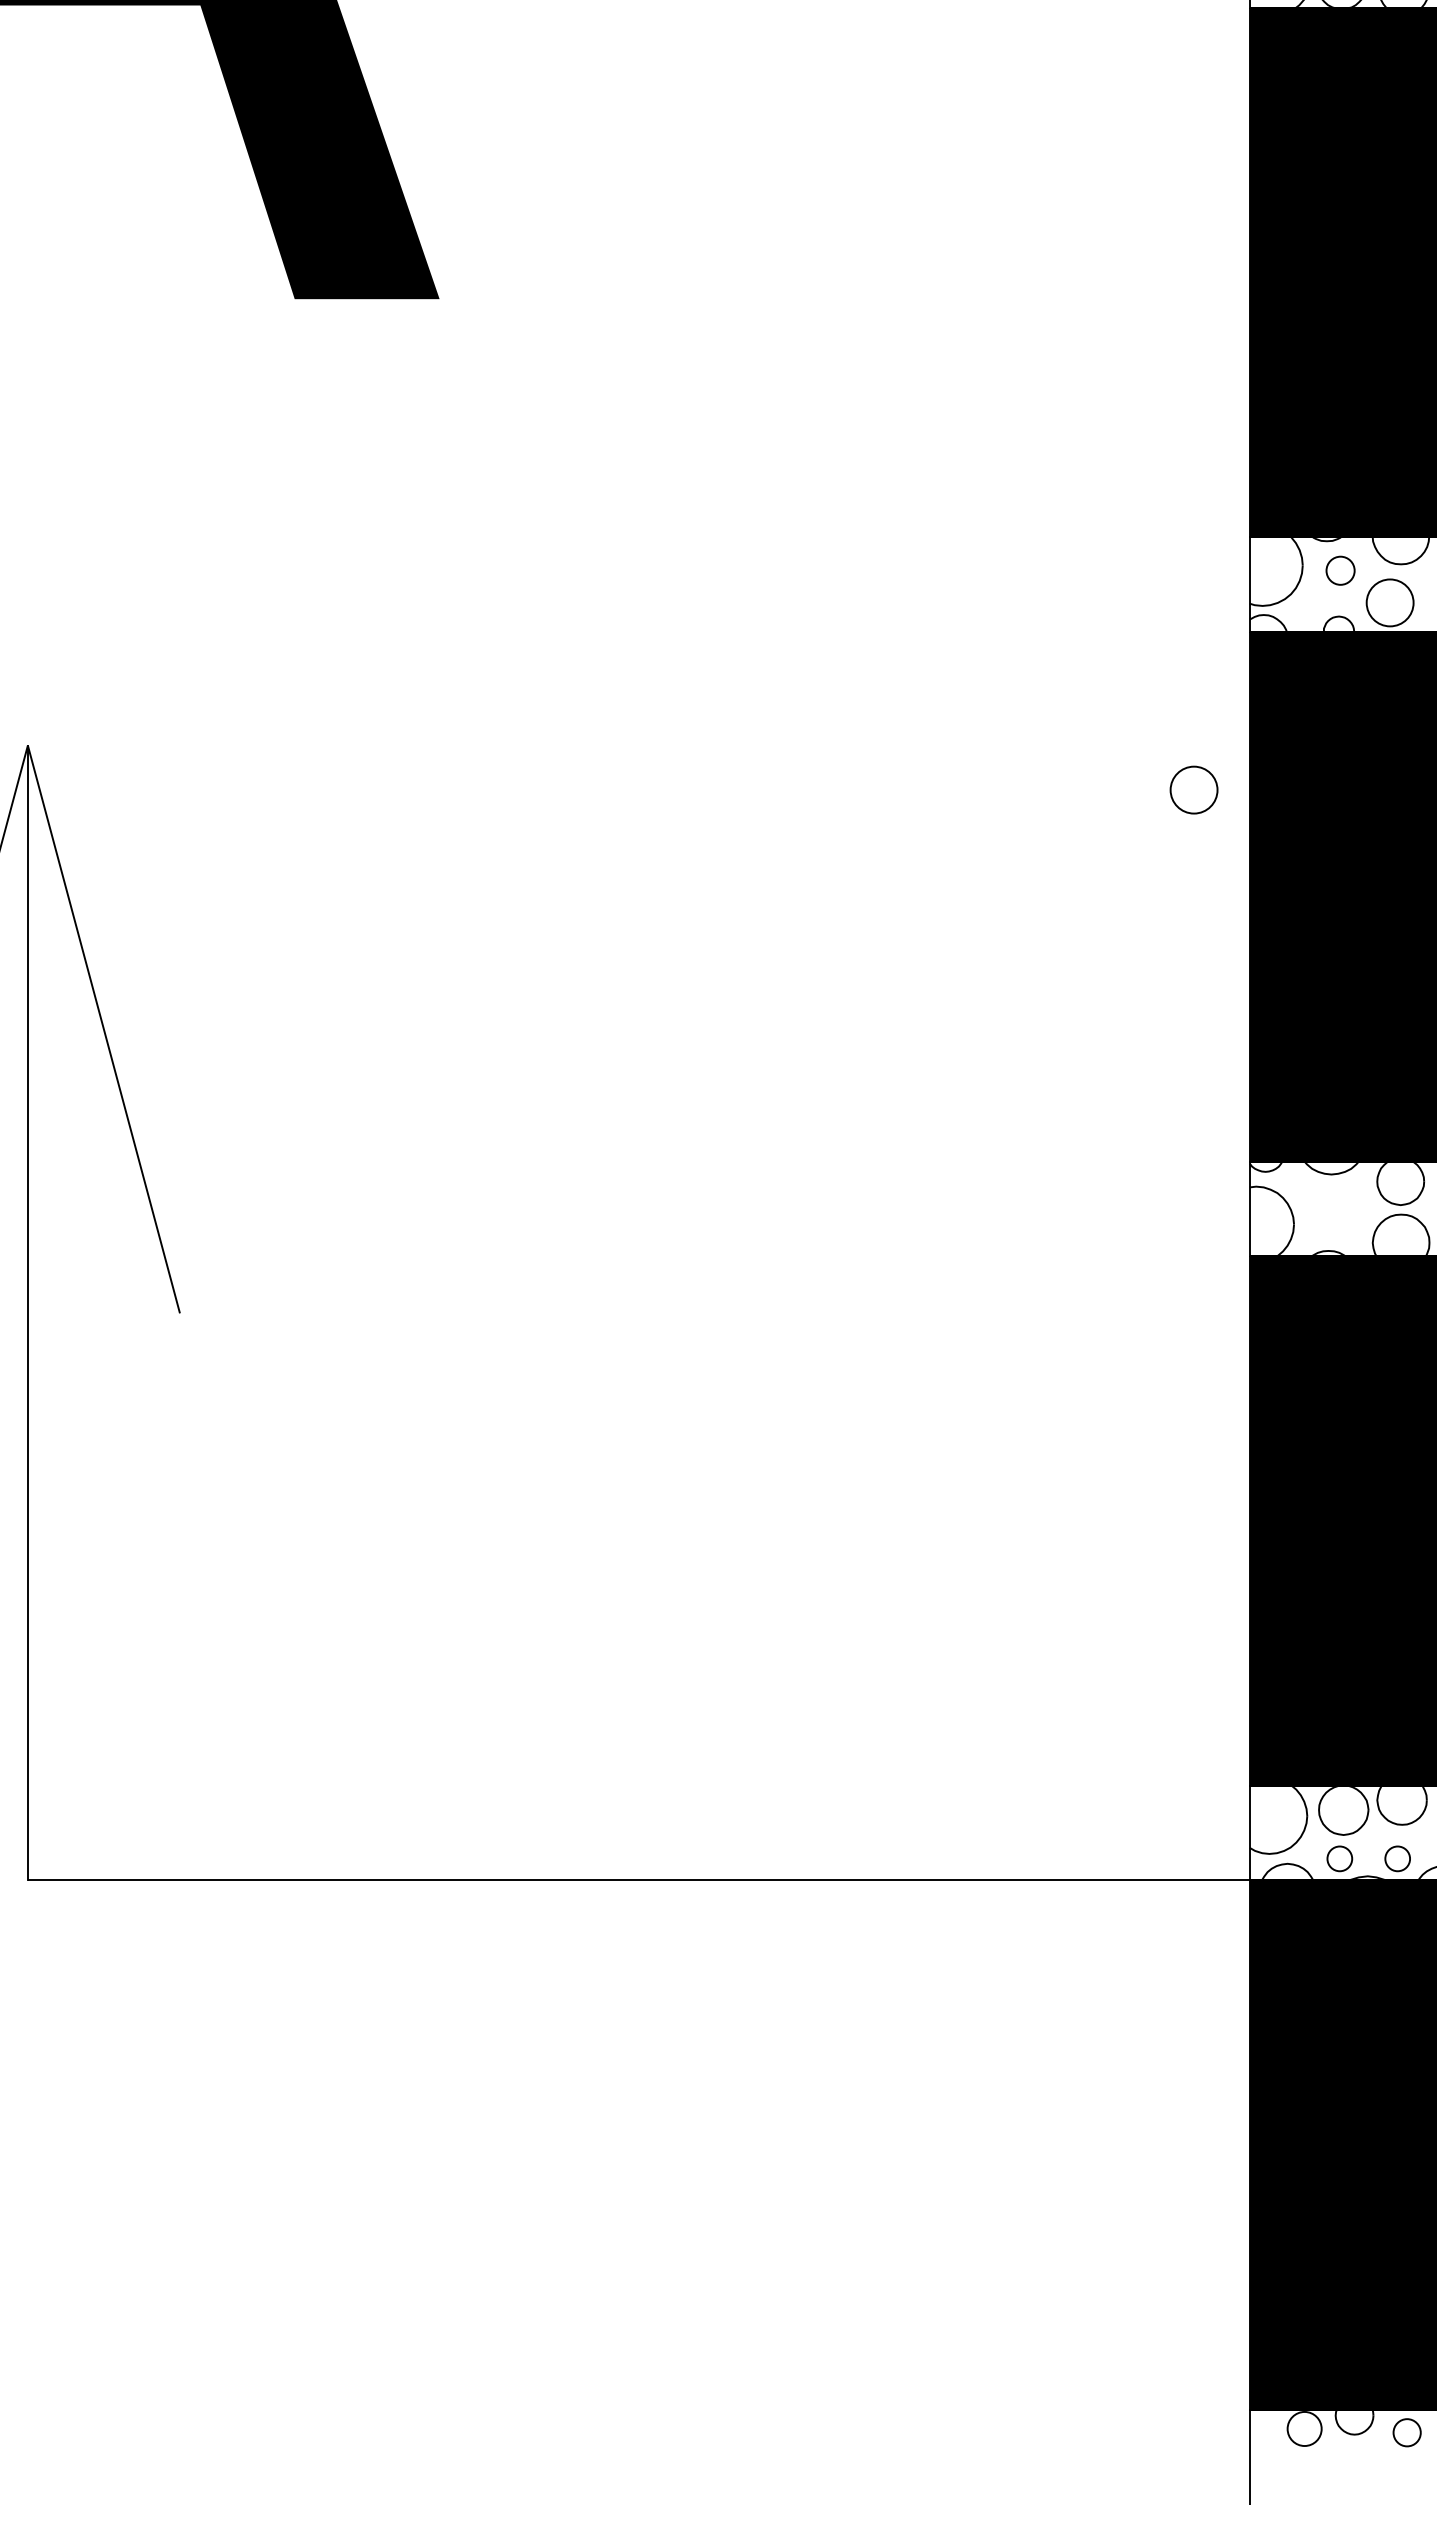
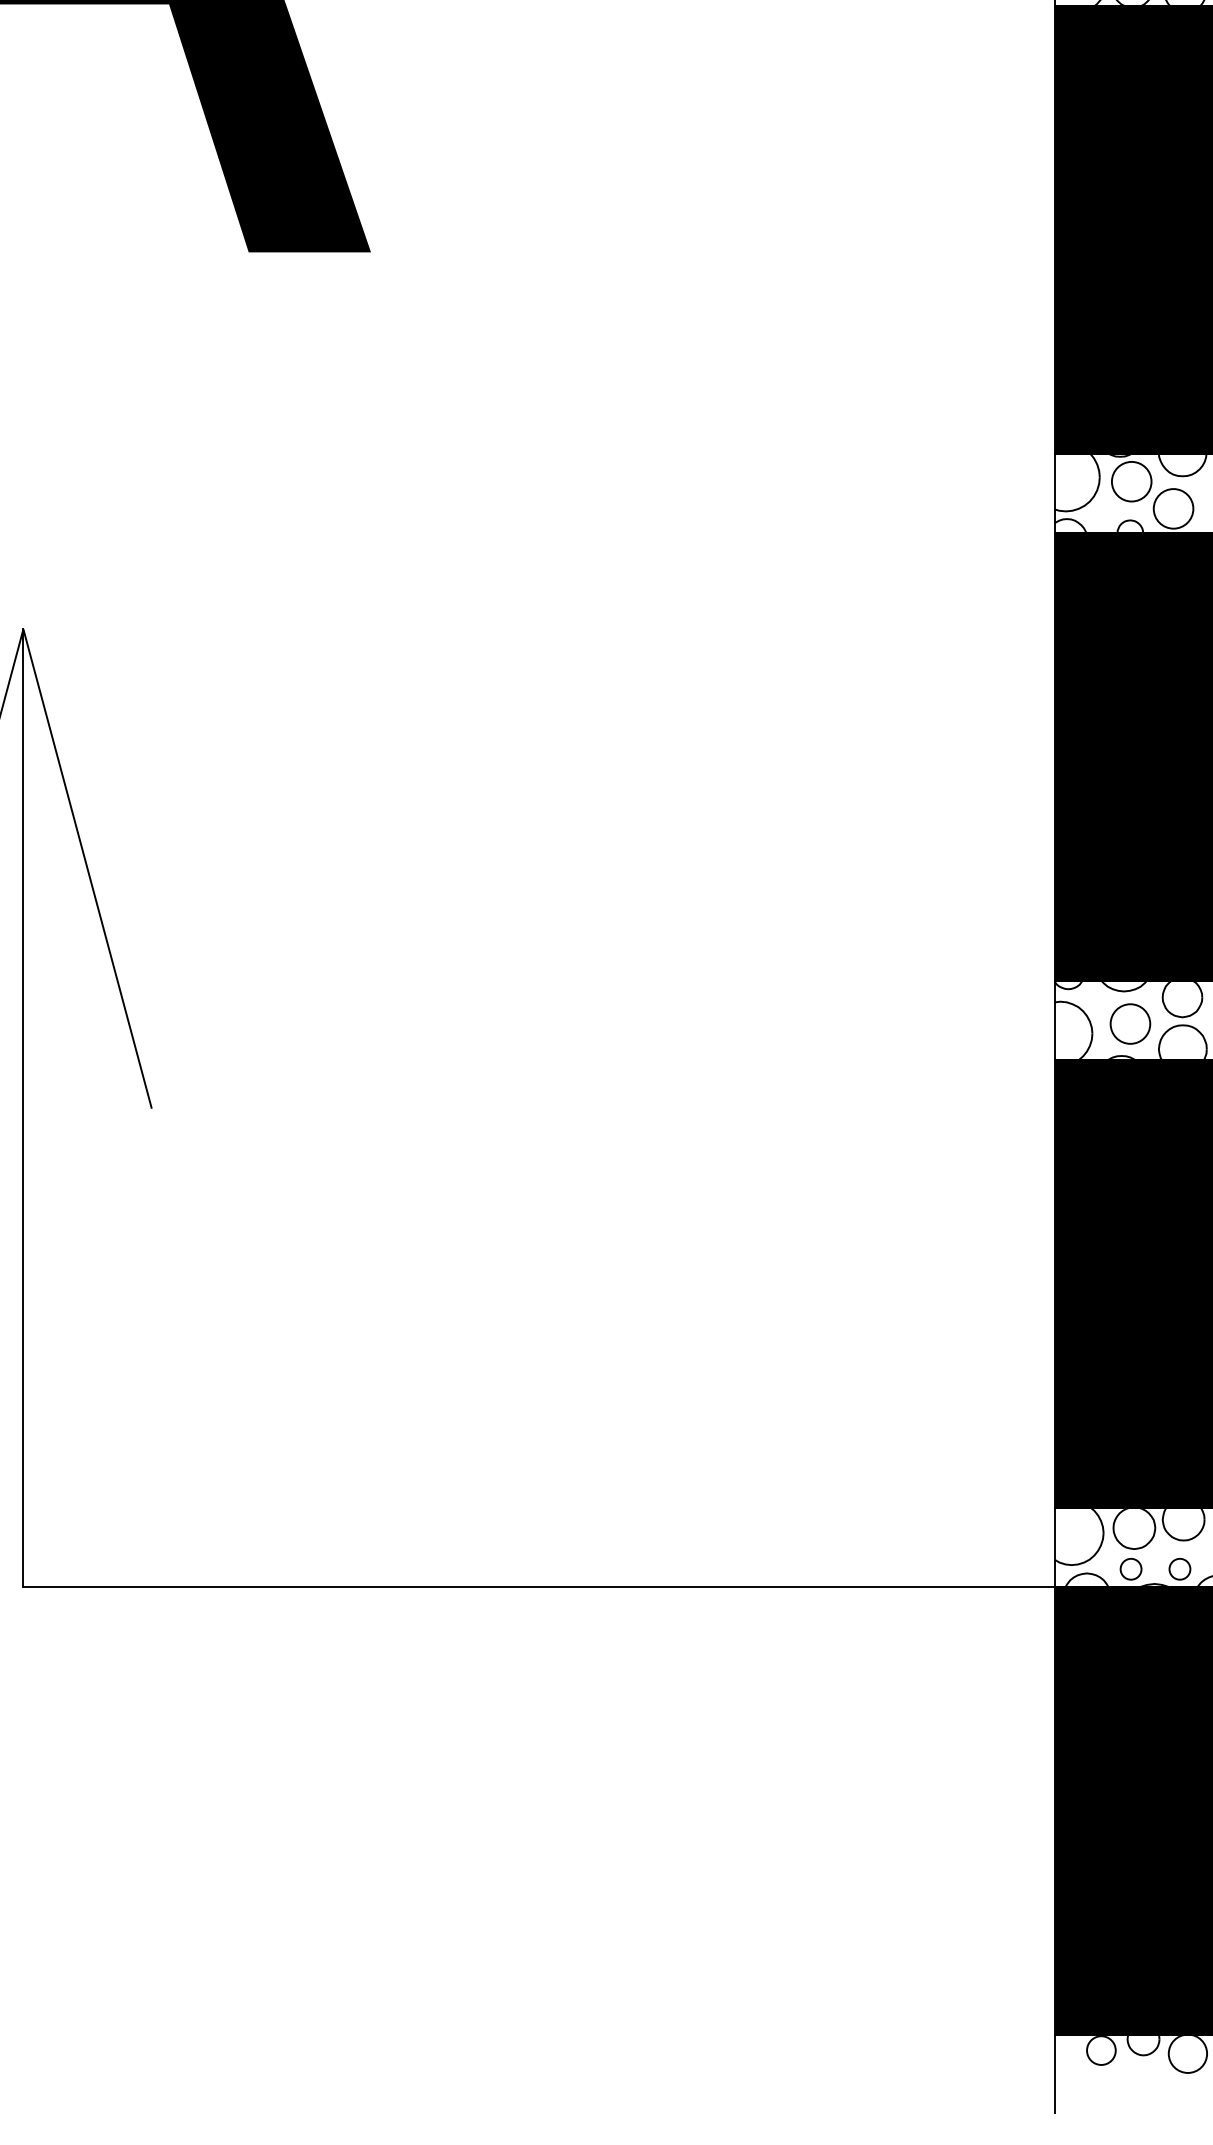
circle: (1340, 570) -> (1131, 481), size x1.67
circle: (1193, 789) -> (1129, 1023), moved
circle: (1406, 2432) -> (1187, 2053), size x1.67

